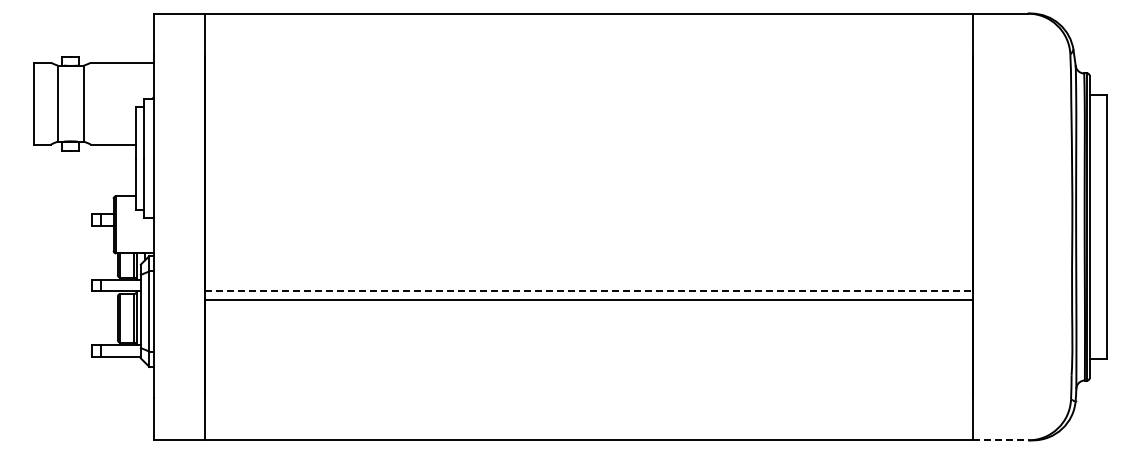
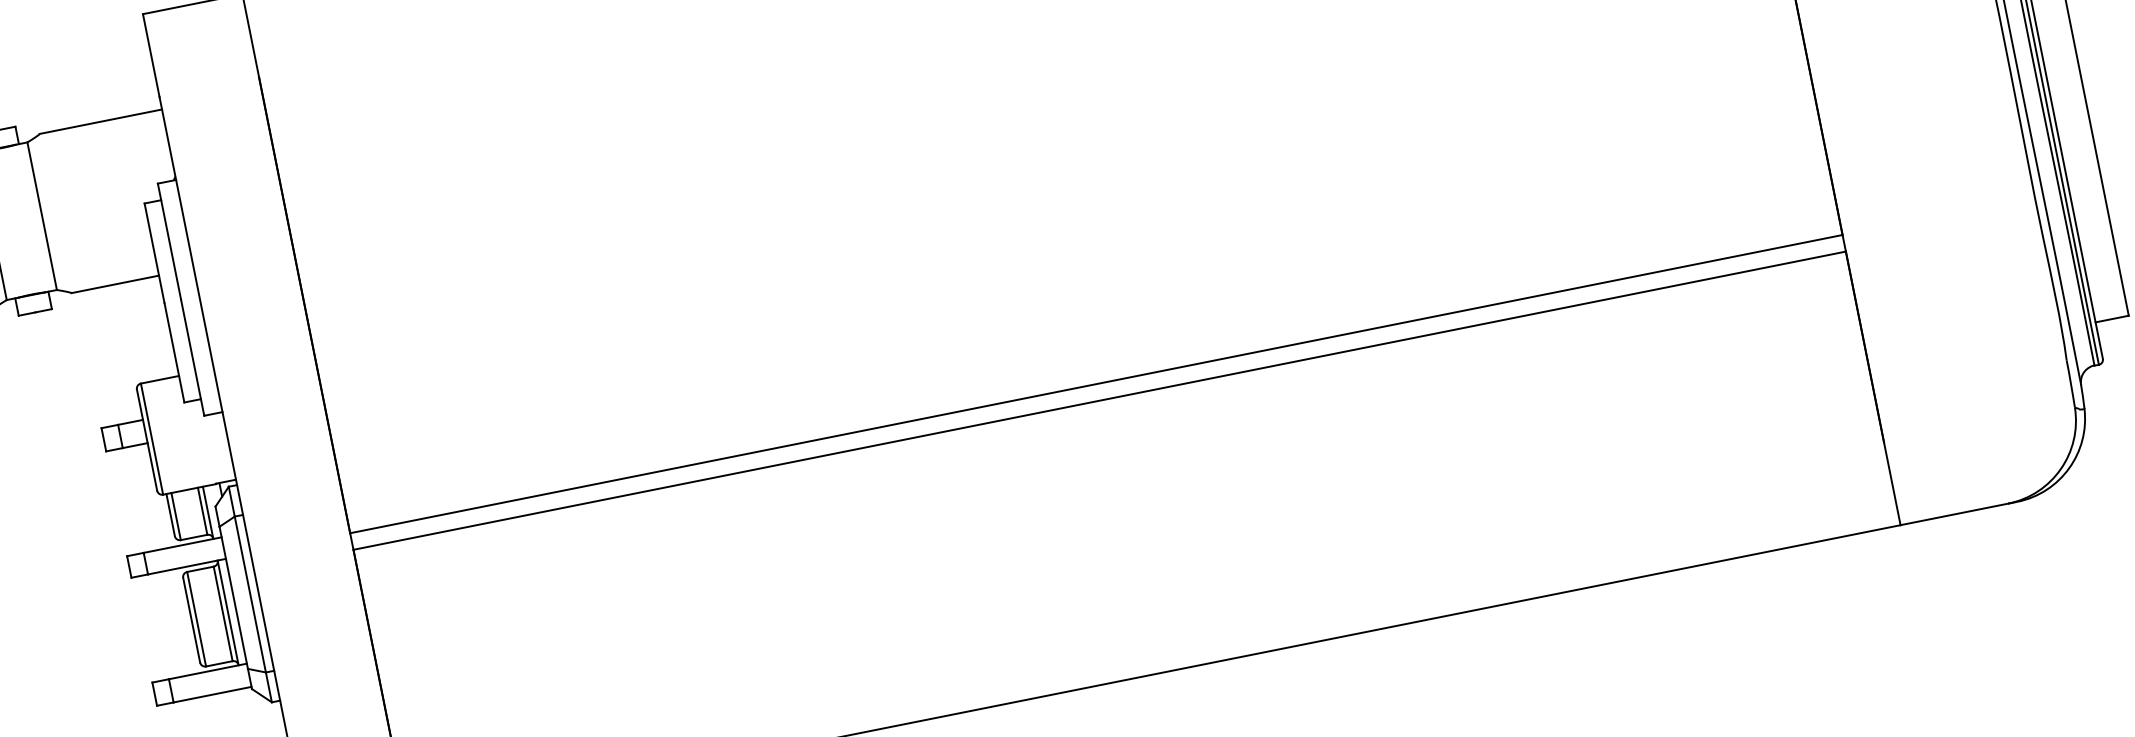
line: (589, 291) -> (1097, 384), dashed -> solid
line: (1000, 440) -> (1953, 514), dashed -> solid

